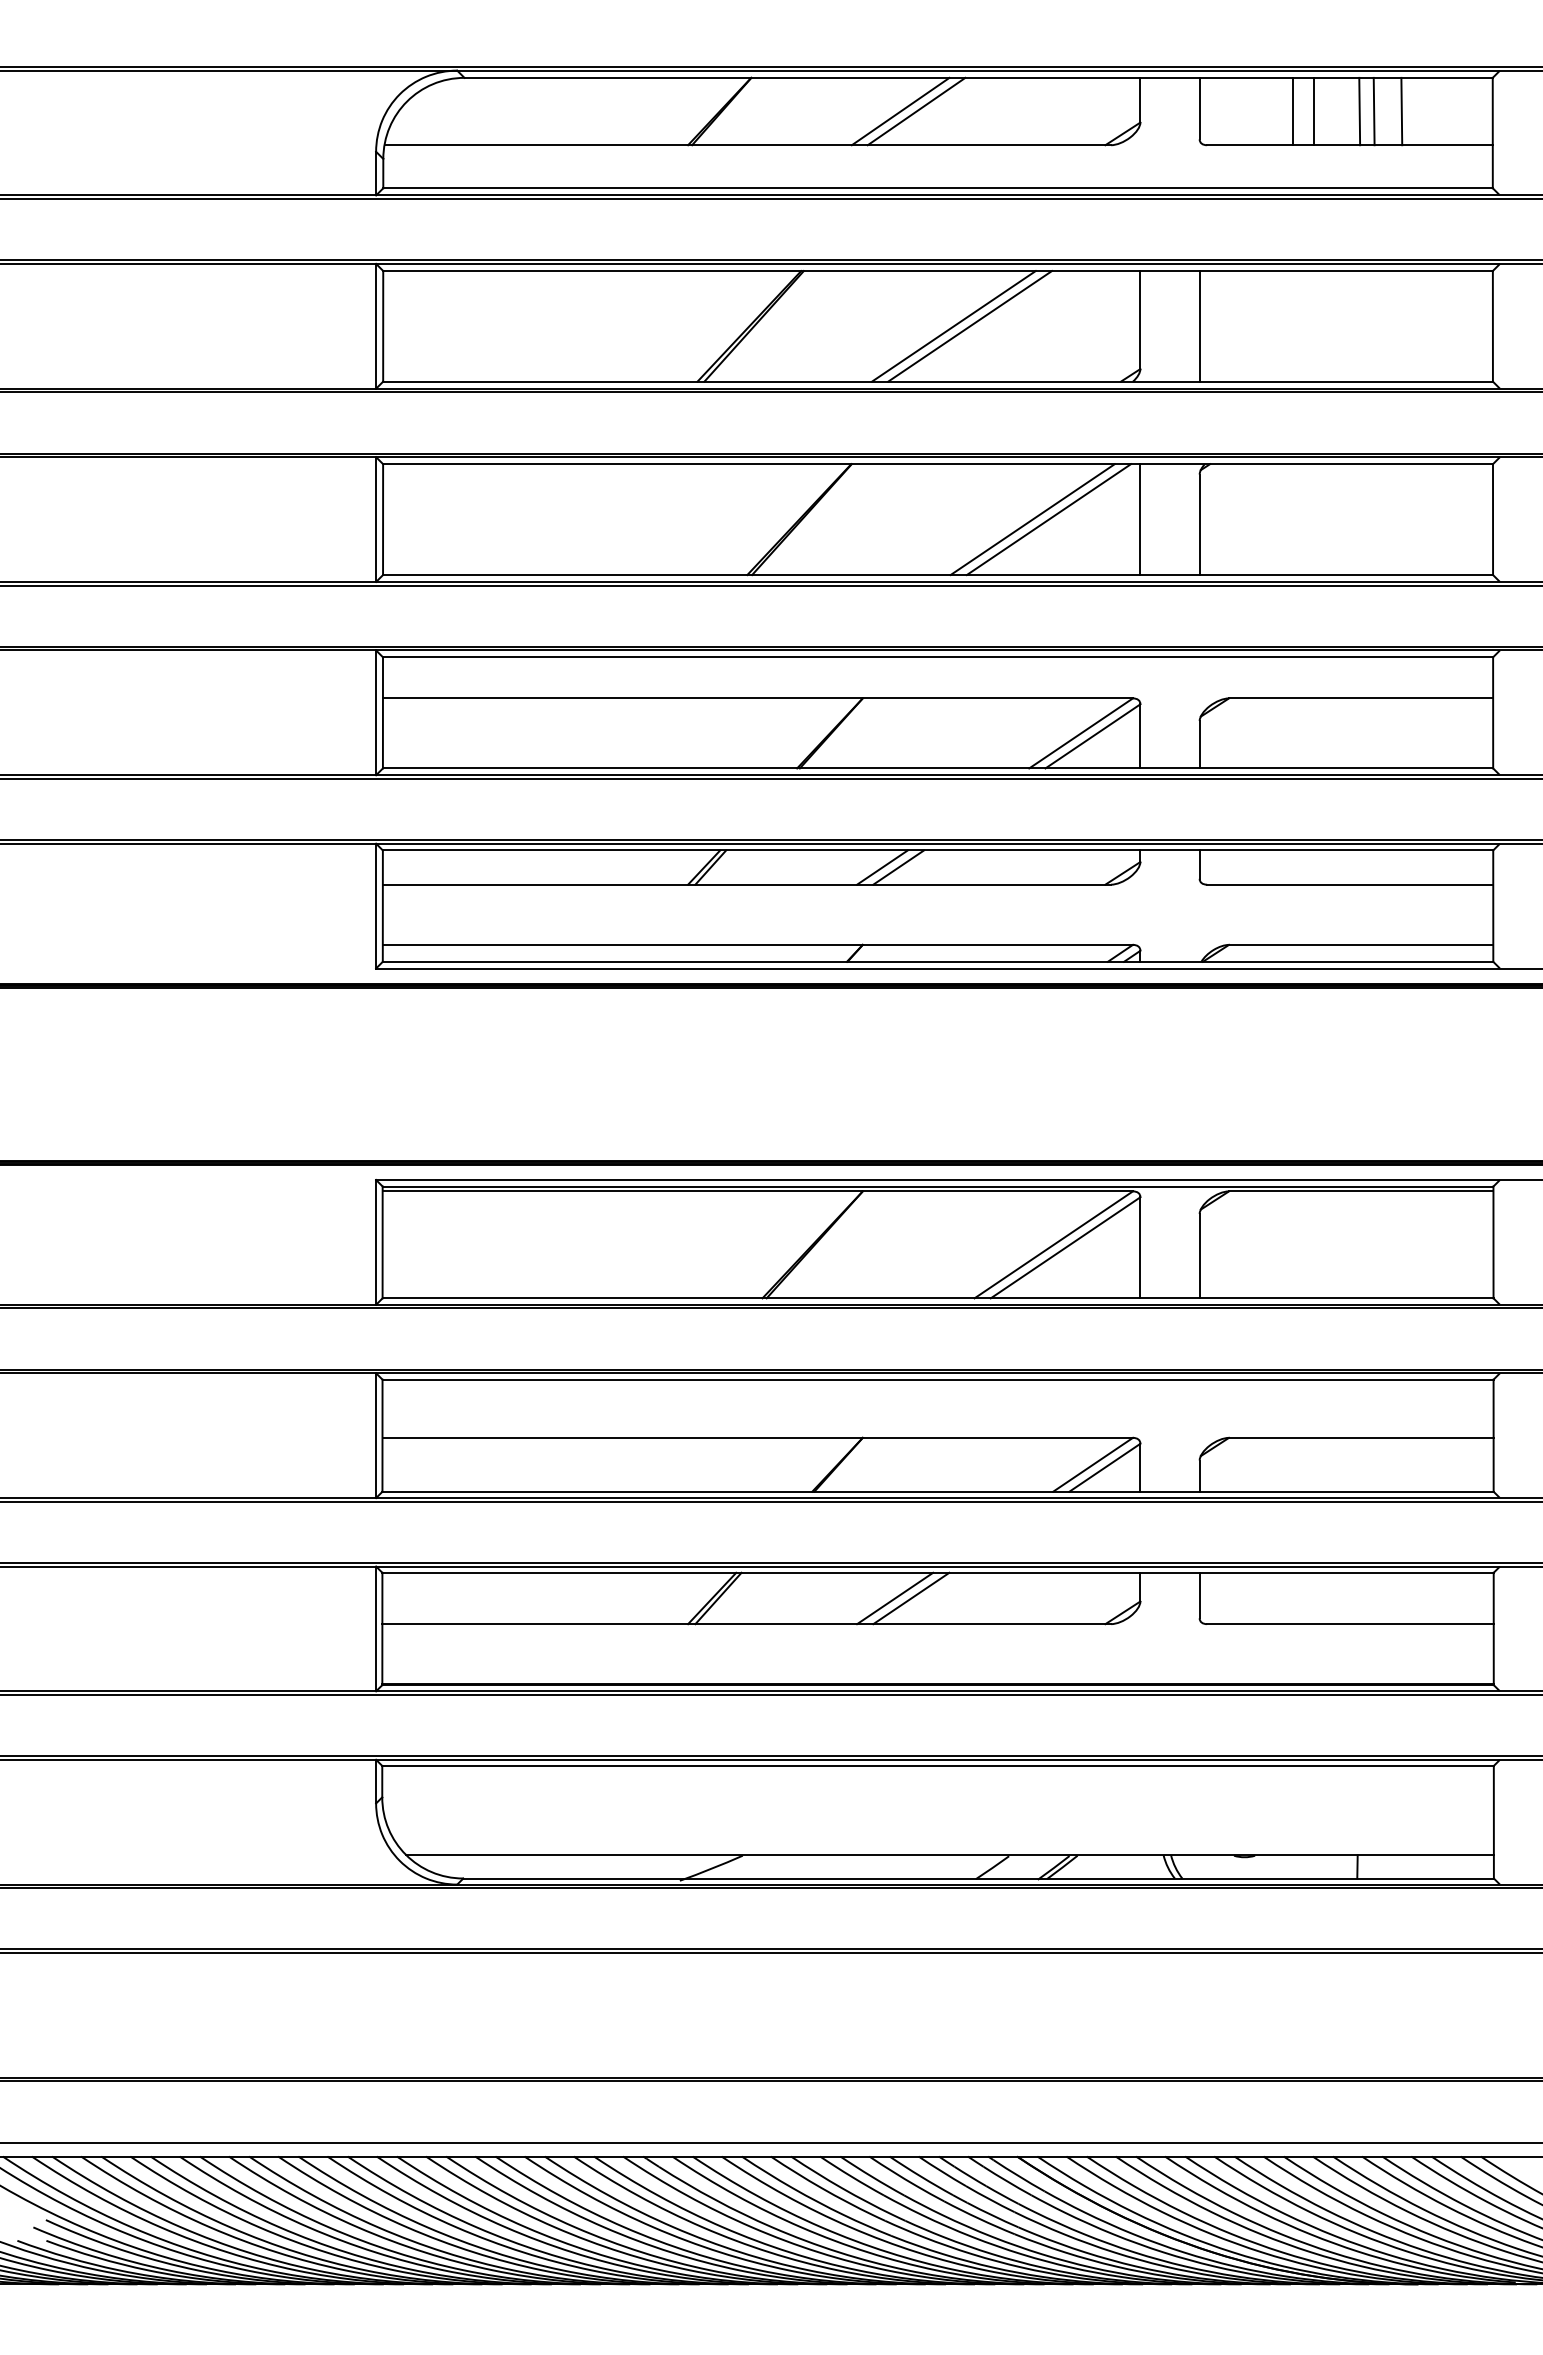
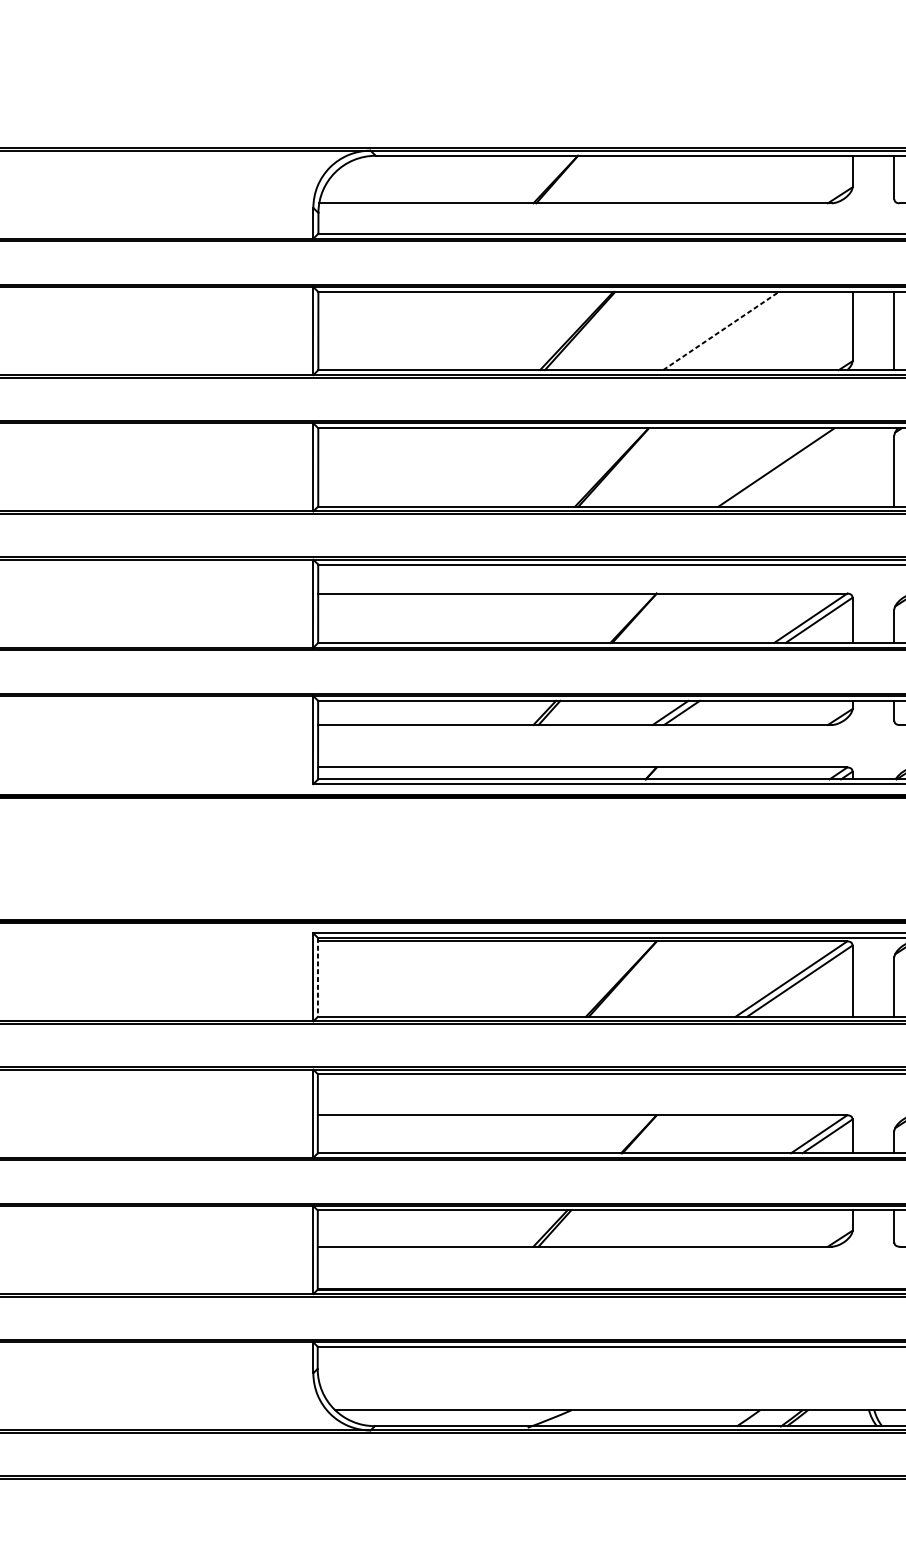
line: (900, 111) -> (683, 179), removed
line: (916, 111) -> (694, 179), removed
line: (953, 326) -> (720, 331), solid -> dashed
line: (970, 326) -> (732, 331), removed
line: (1048, 519) -> (787, 467), removed
line: (1140, 519) -> (852, 467), removed
line: (382, 1242) -> (317, 977), solid -> dashed
line: (895, 1598) -> (679, 1228), removed
line: (911, 1598) -> (691, 1228), removed

